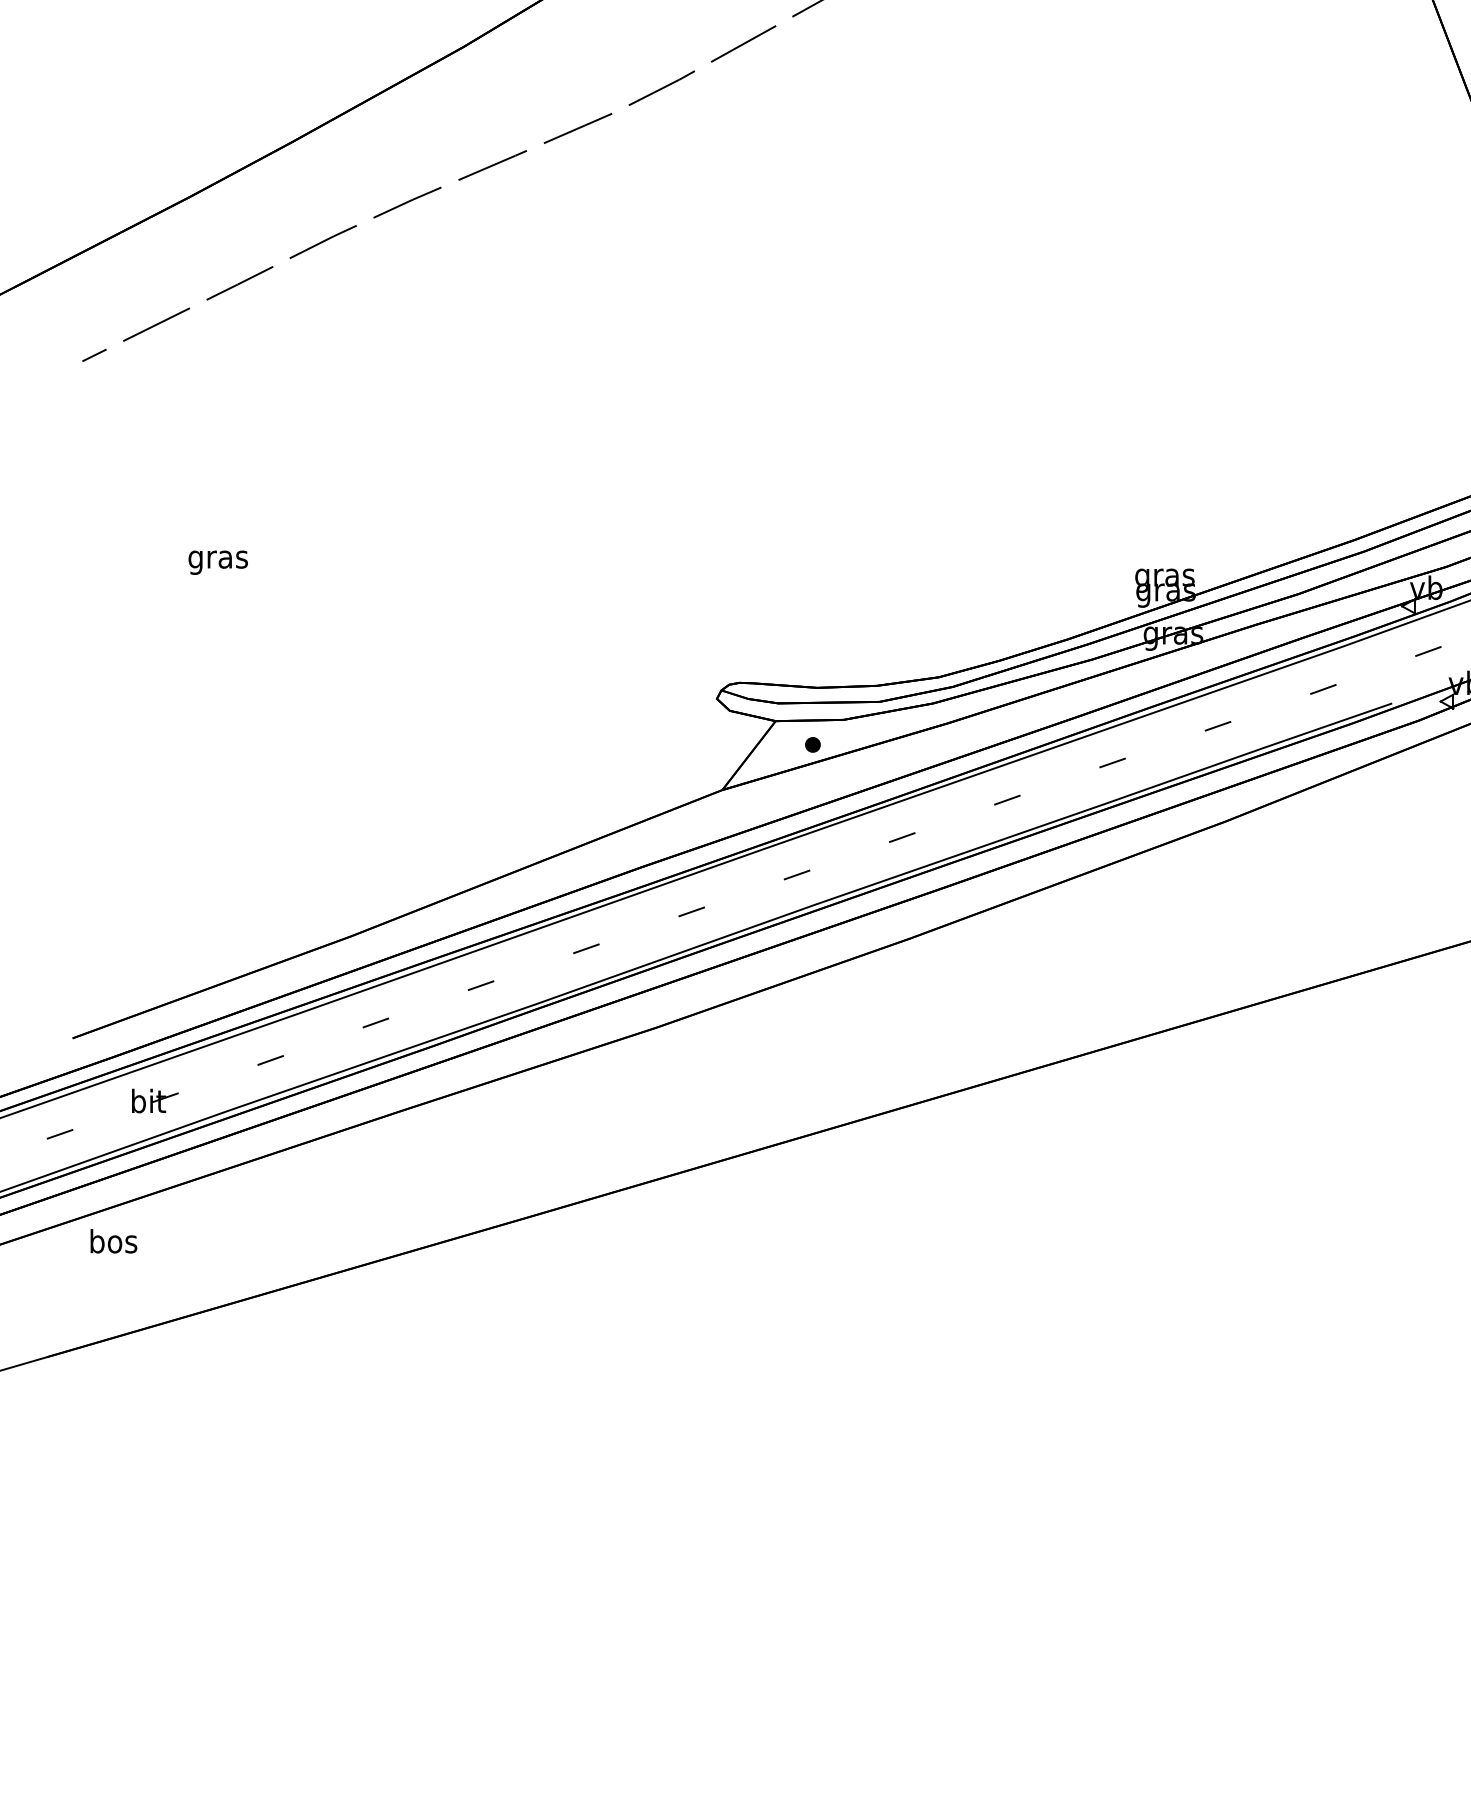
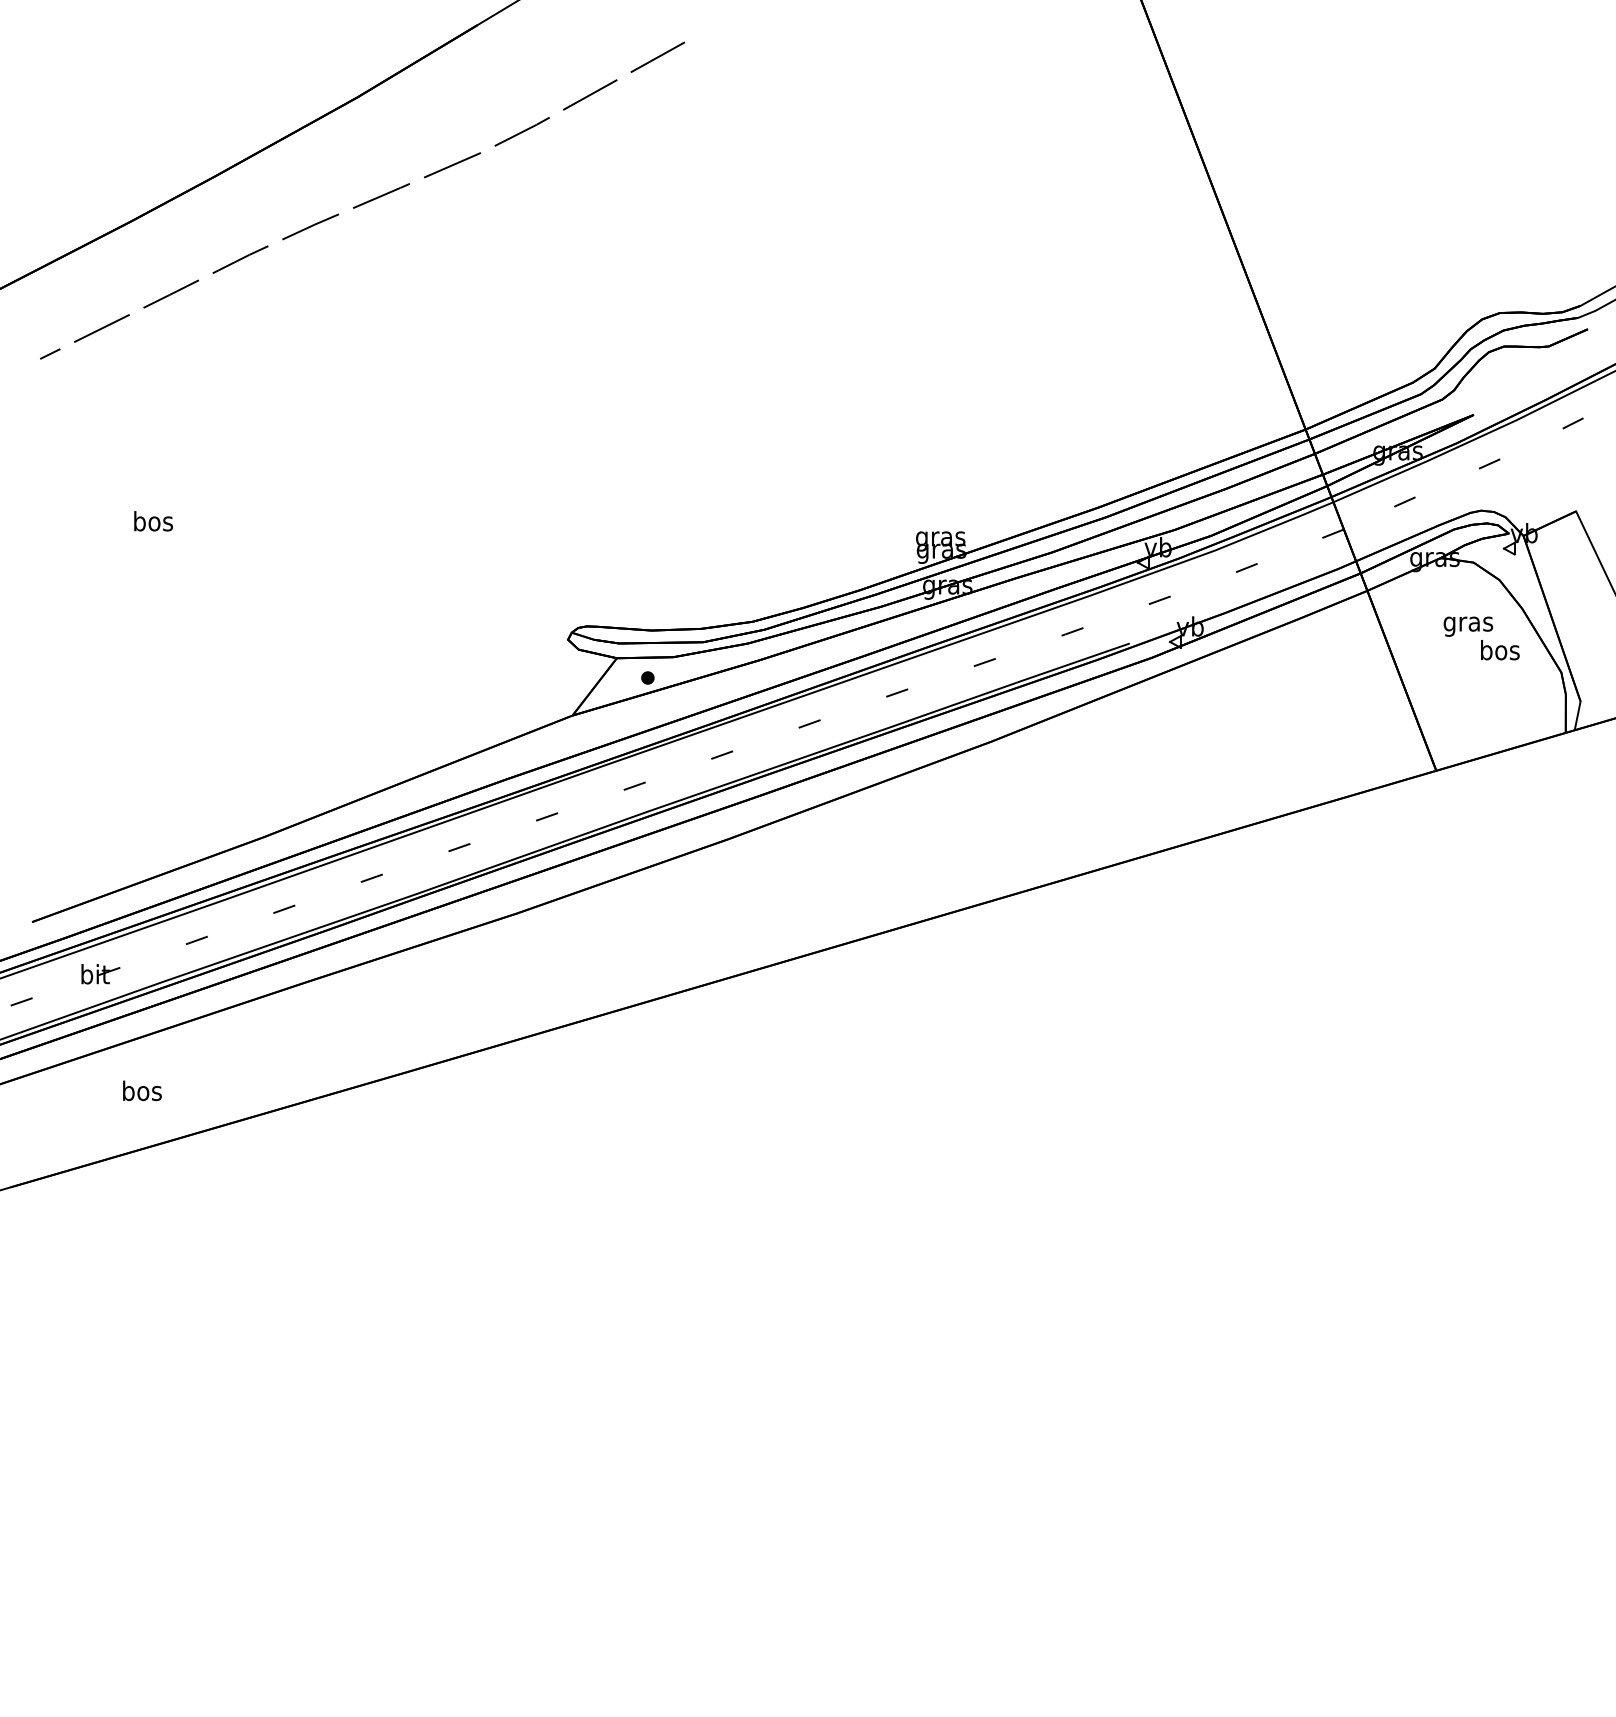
text: (217, 559) -> (152, 523), gras -> bos
text: (113, 1240) -> (142, 1090), moved

